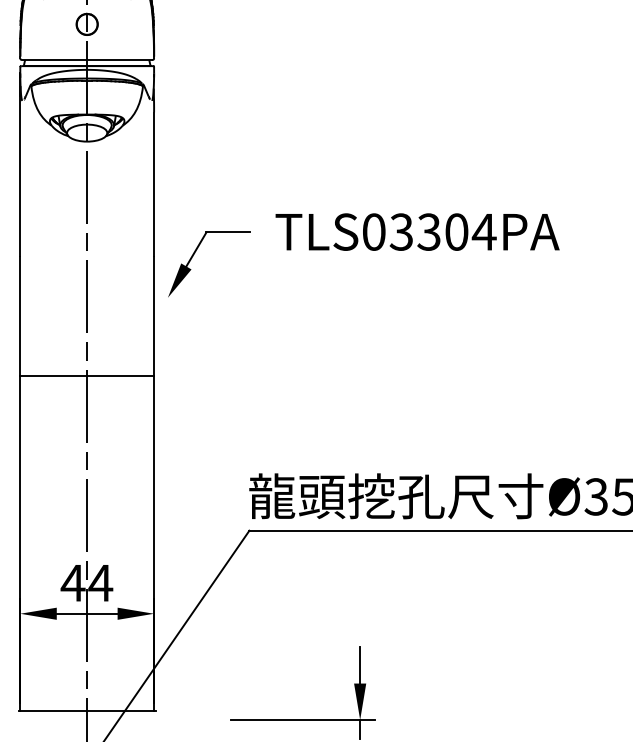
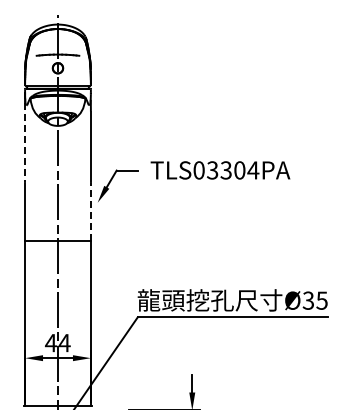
line: (21, 165) -> (25, 137), solid -> dashed
line: (153, 315) -> (90, 211), solid -> dashed

